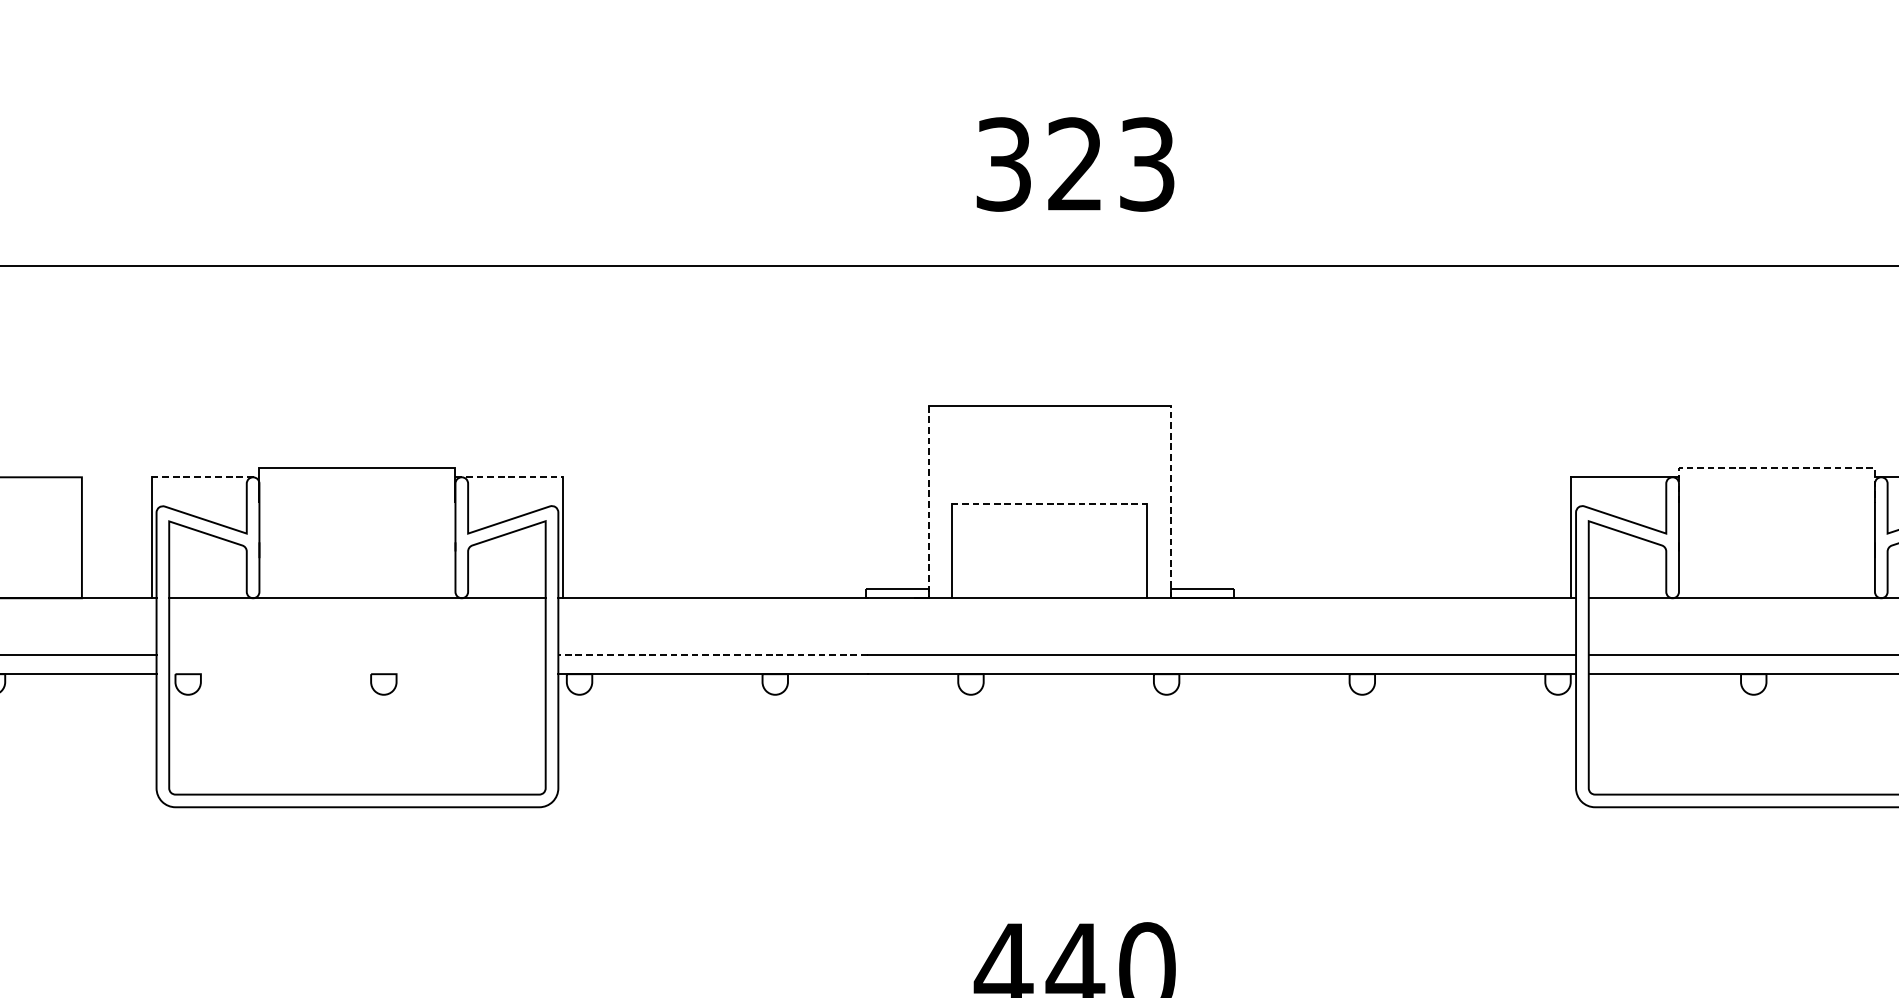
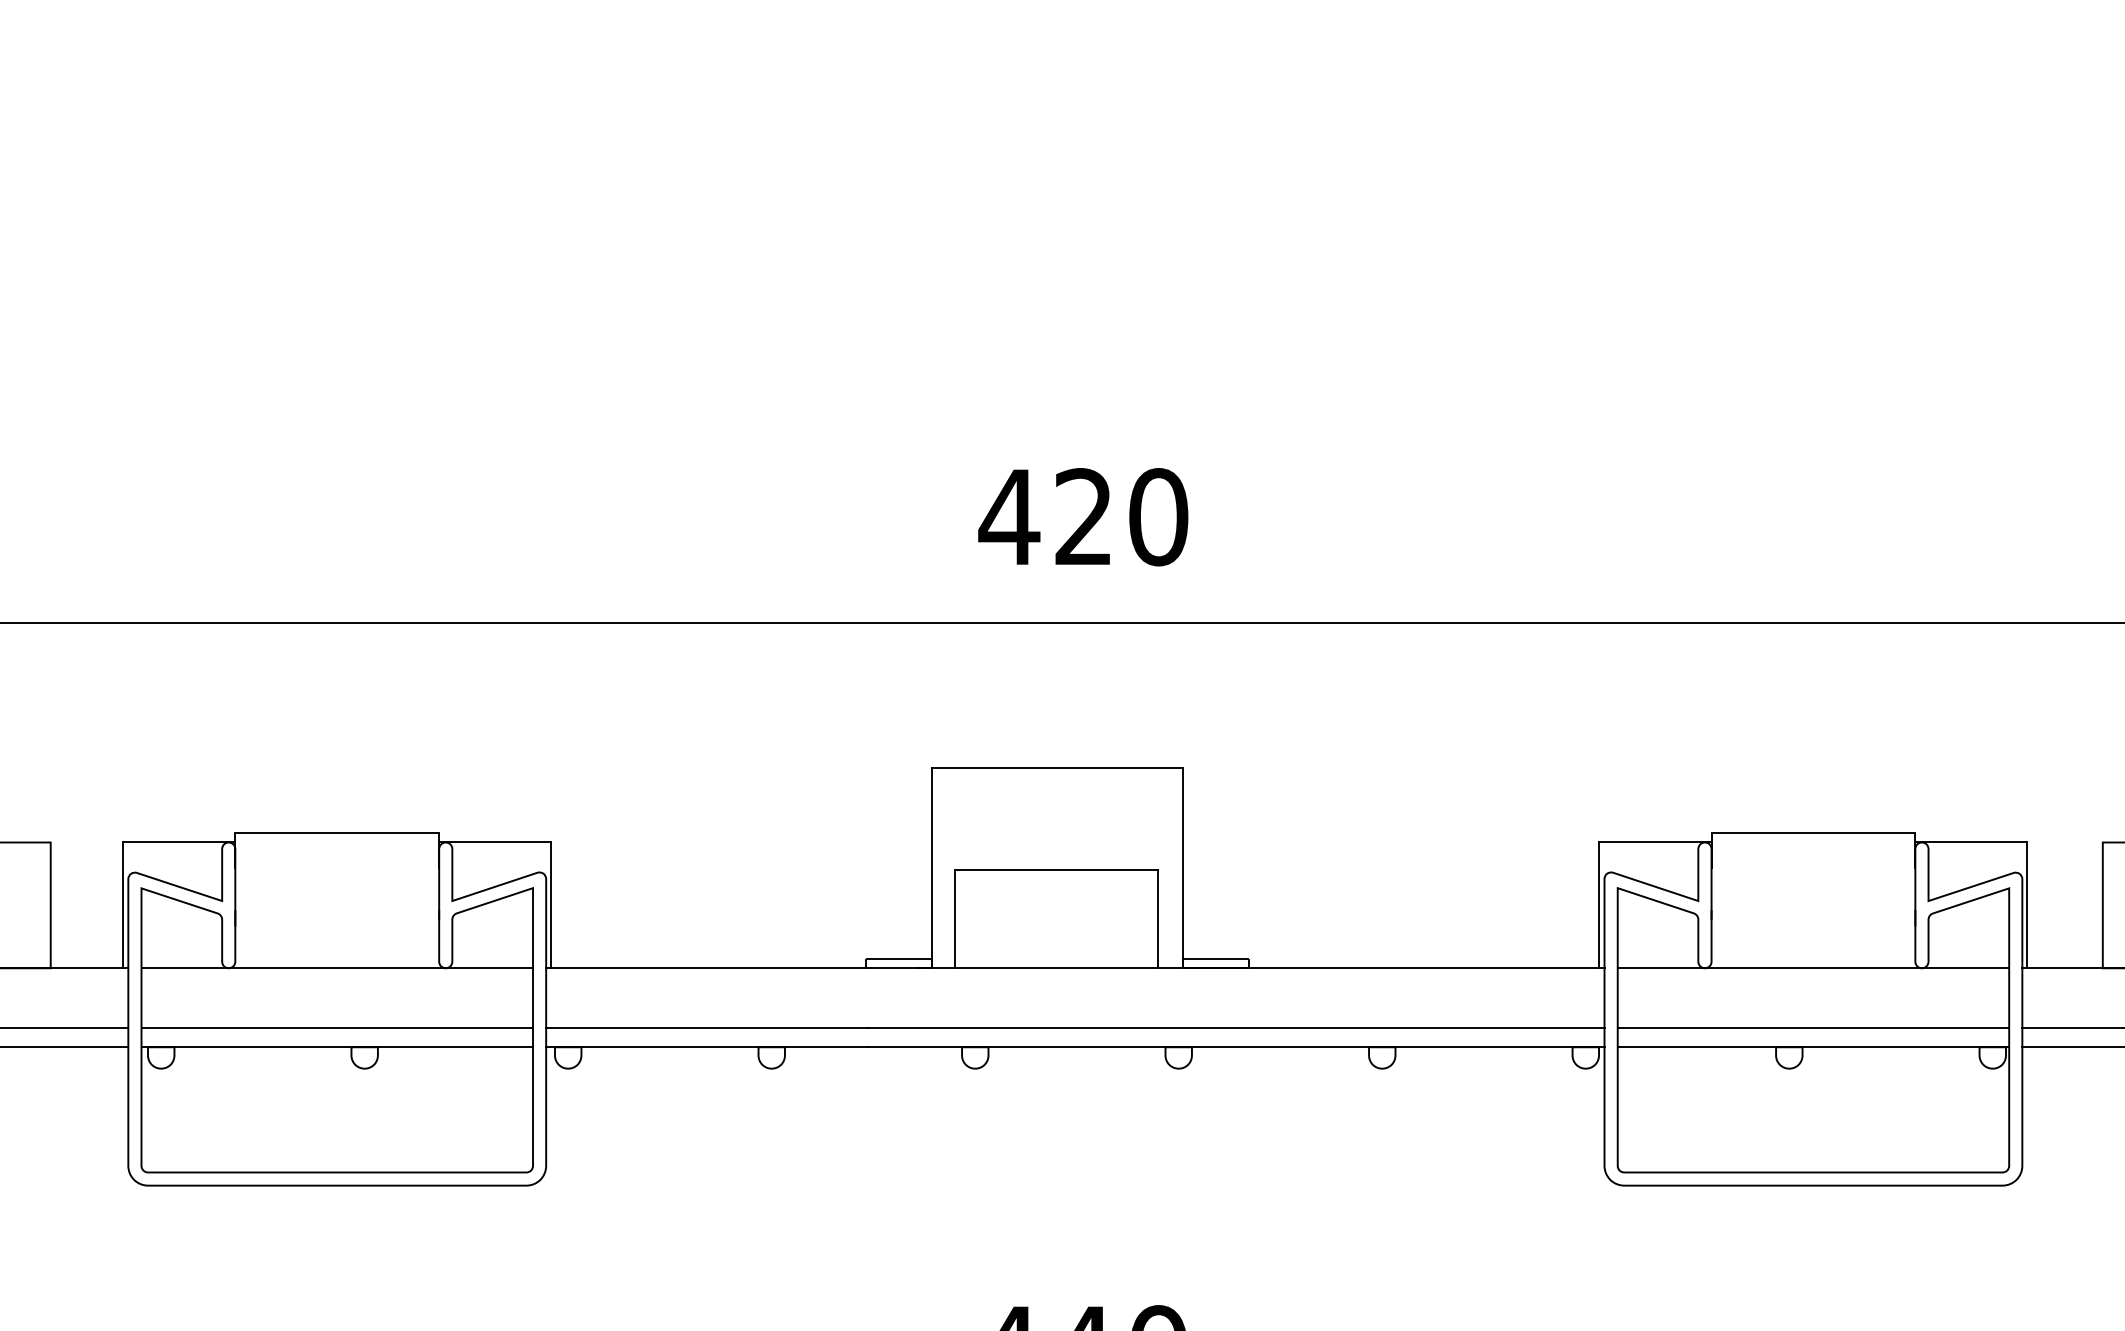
text: (1075, 164) -> (1083, 517), 323 -> 420
line: (1777, 468) -> (1813, 833), dashed -> solid
line: (205, 477) -> (179, 842), dashed -> solid
line: (509, 477) -> (495, 842), dashed -> solid
line: (1171, 501) -> (1183, 867), dashed -> solid
line: (929, 502) -> (932, 868), dashed -> solid
line: (1049, 503) -> (1056, 869), dashed -> solid
line: (357, 655) -> (337, 1027), added
line: (713, 655) -> (707, 1027), dashed -> solid
line: (357, 674) -> (337, 1047), added

